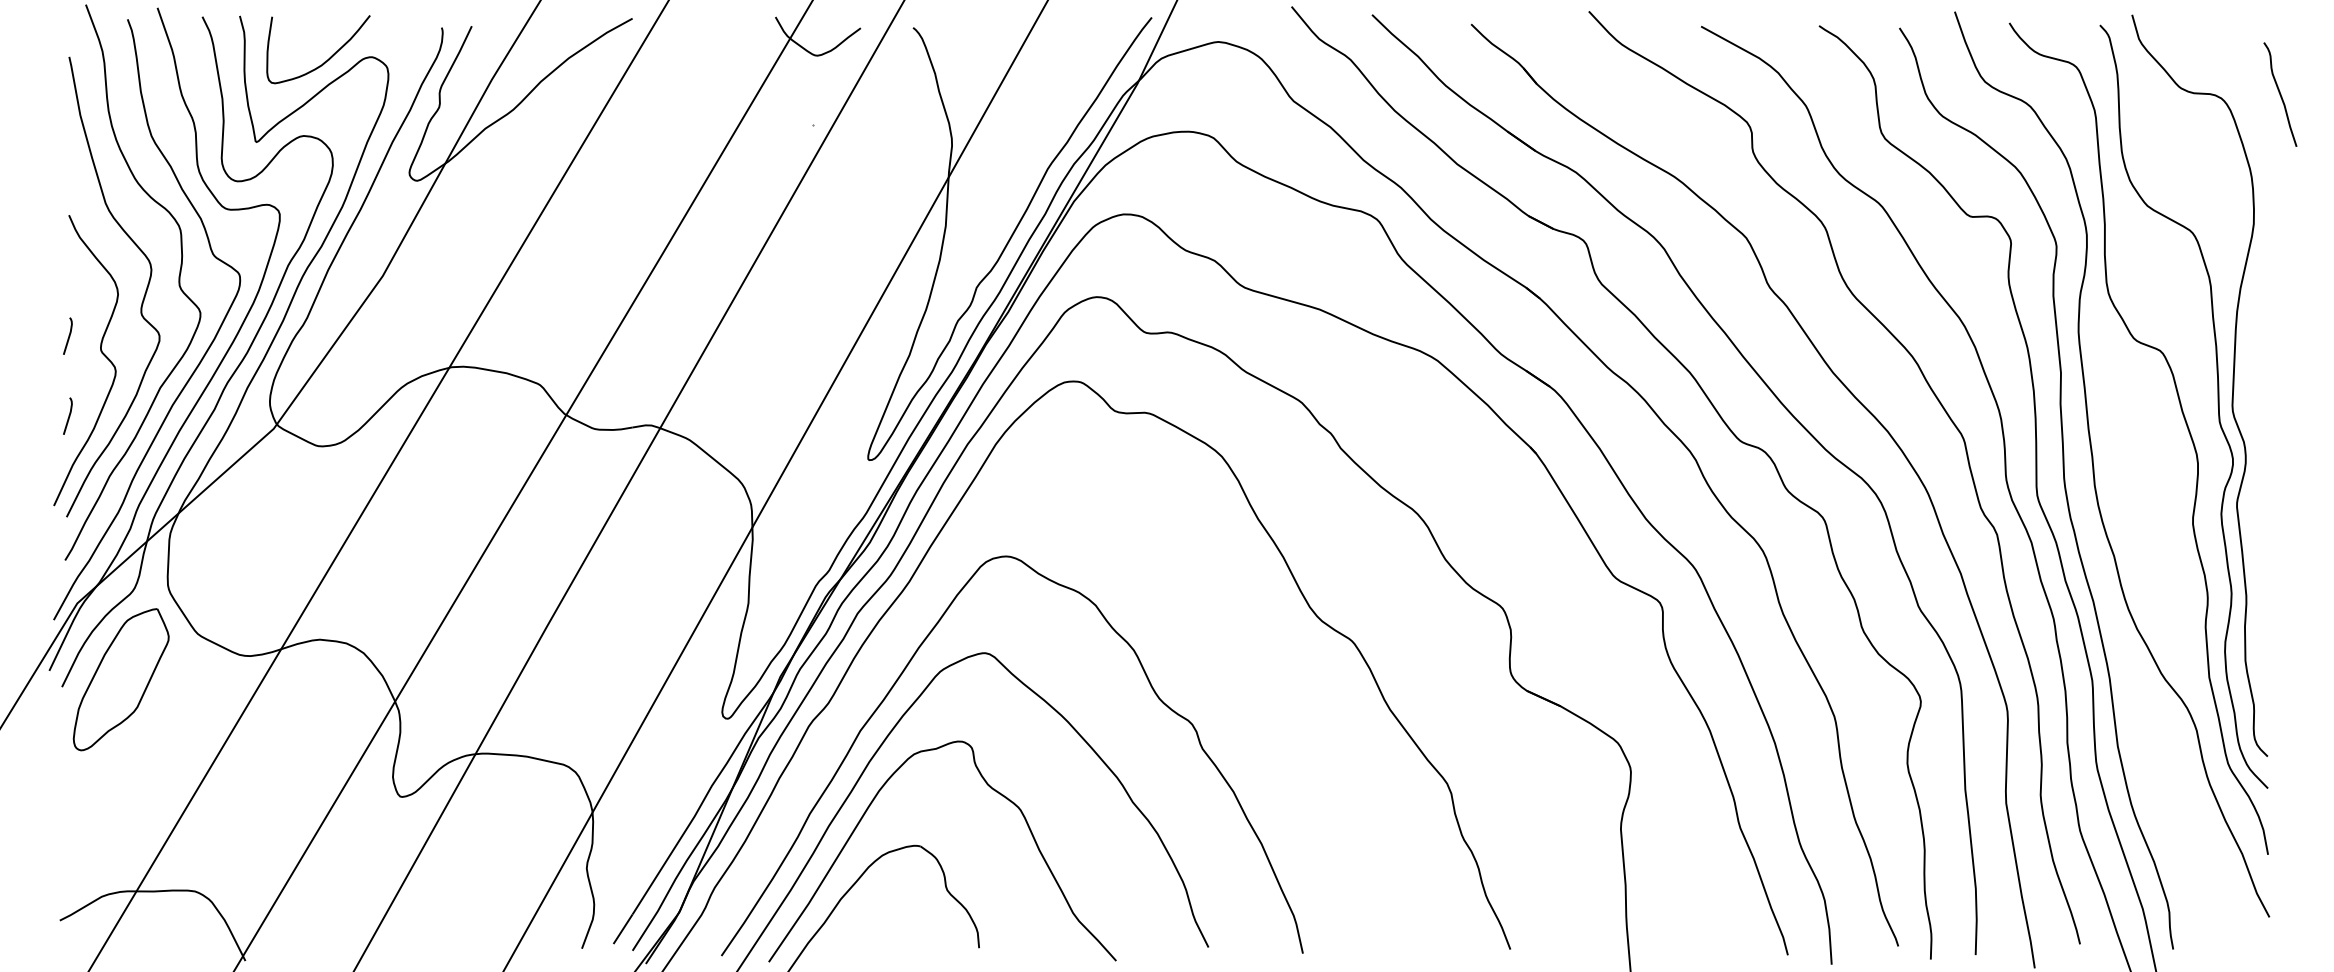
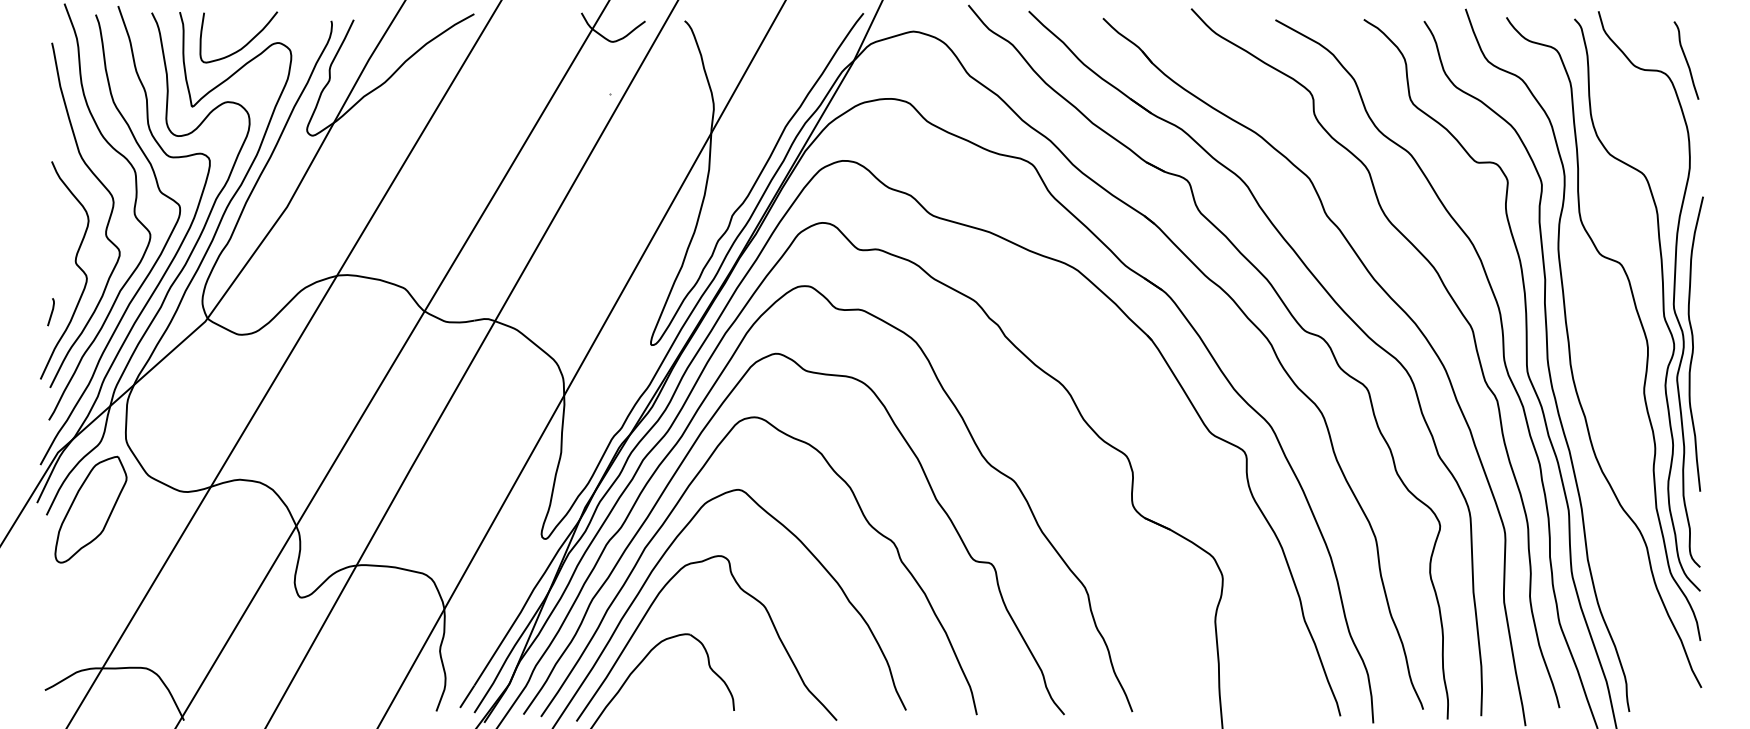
curve: (2280, 94) -> (1686, 60), moved
curve: (68, 335) -> (51, 251), removed
curve: (2258, 458) -> (1693, 343), added
curve: (907, 622) -> (680, 466), added

